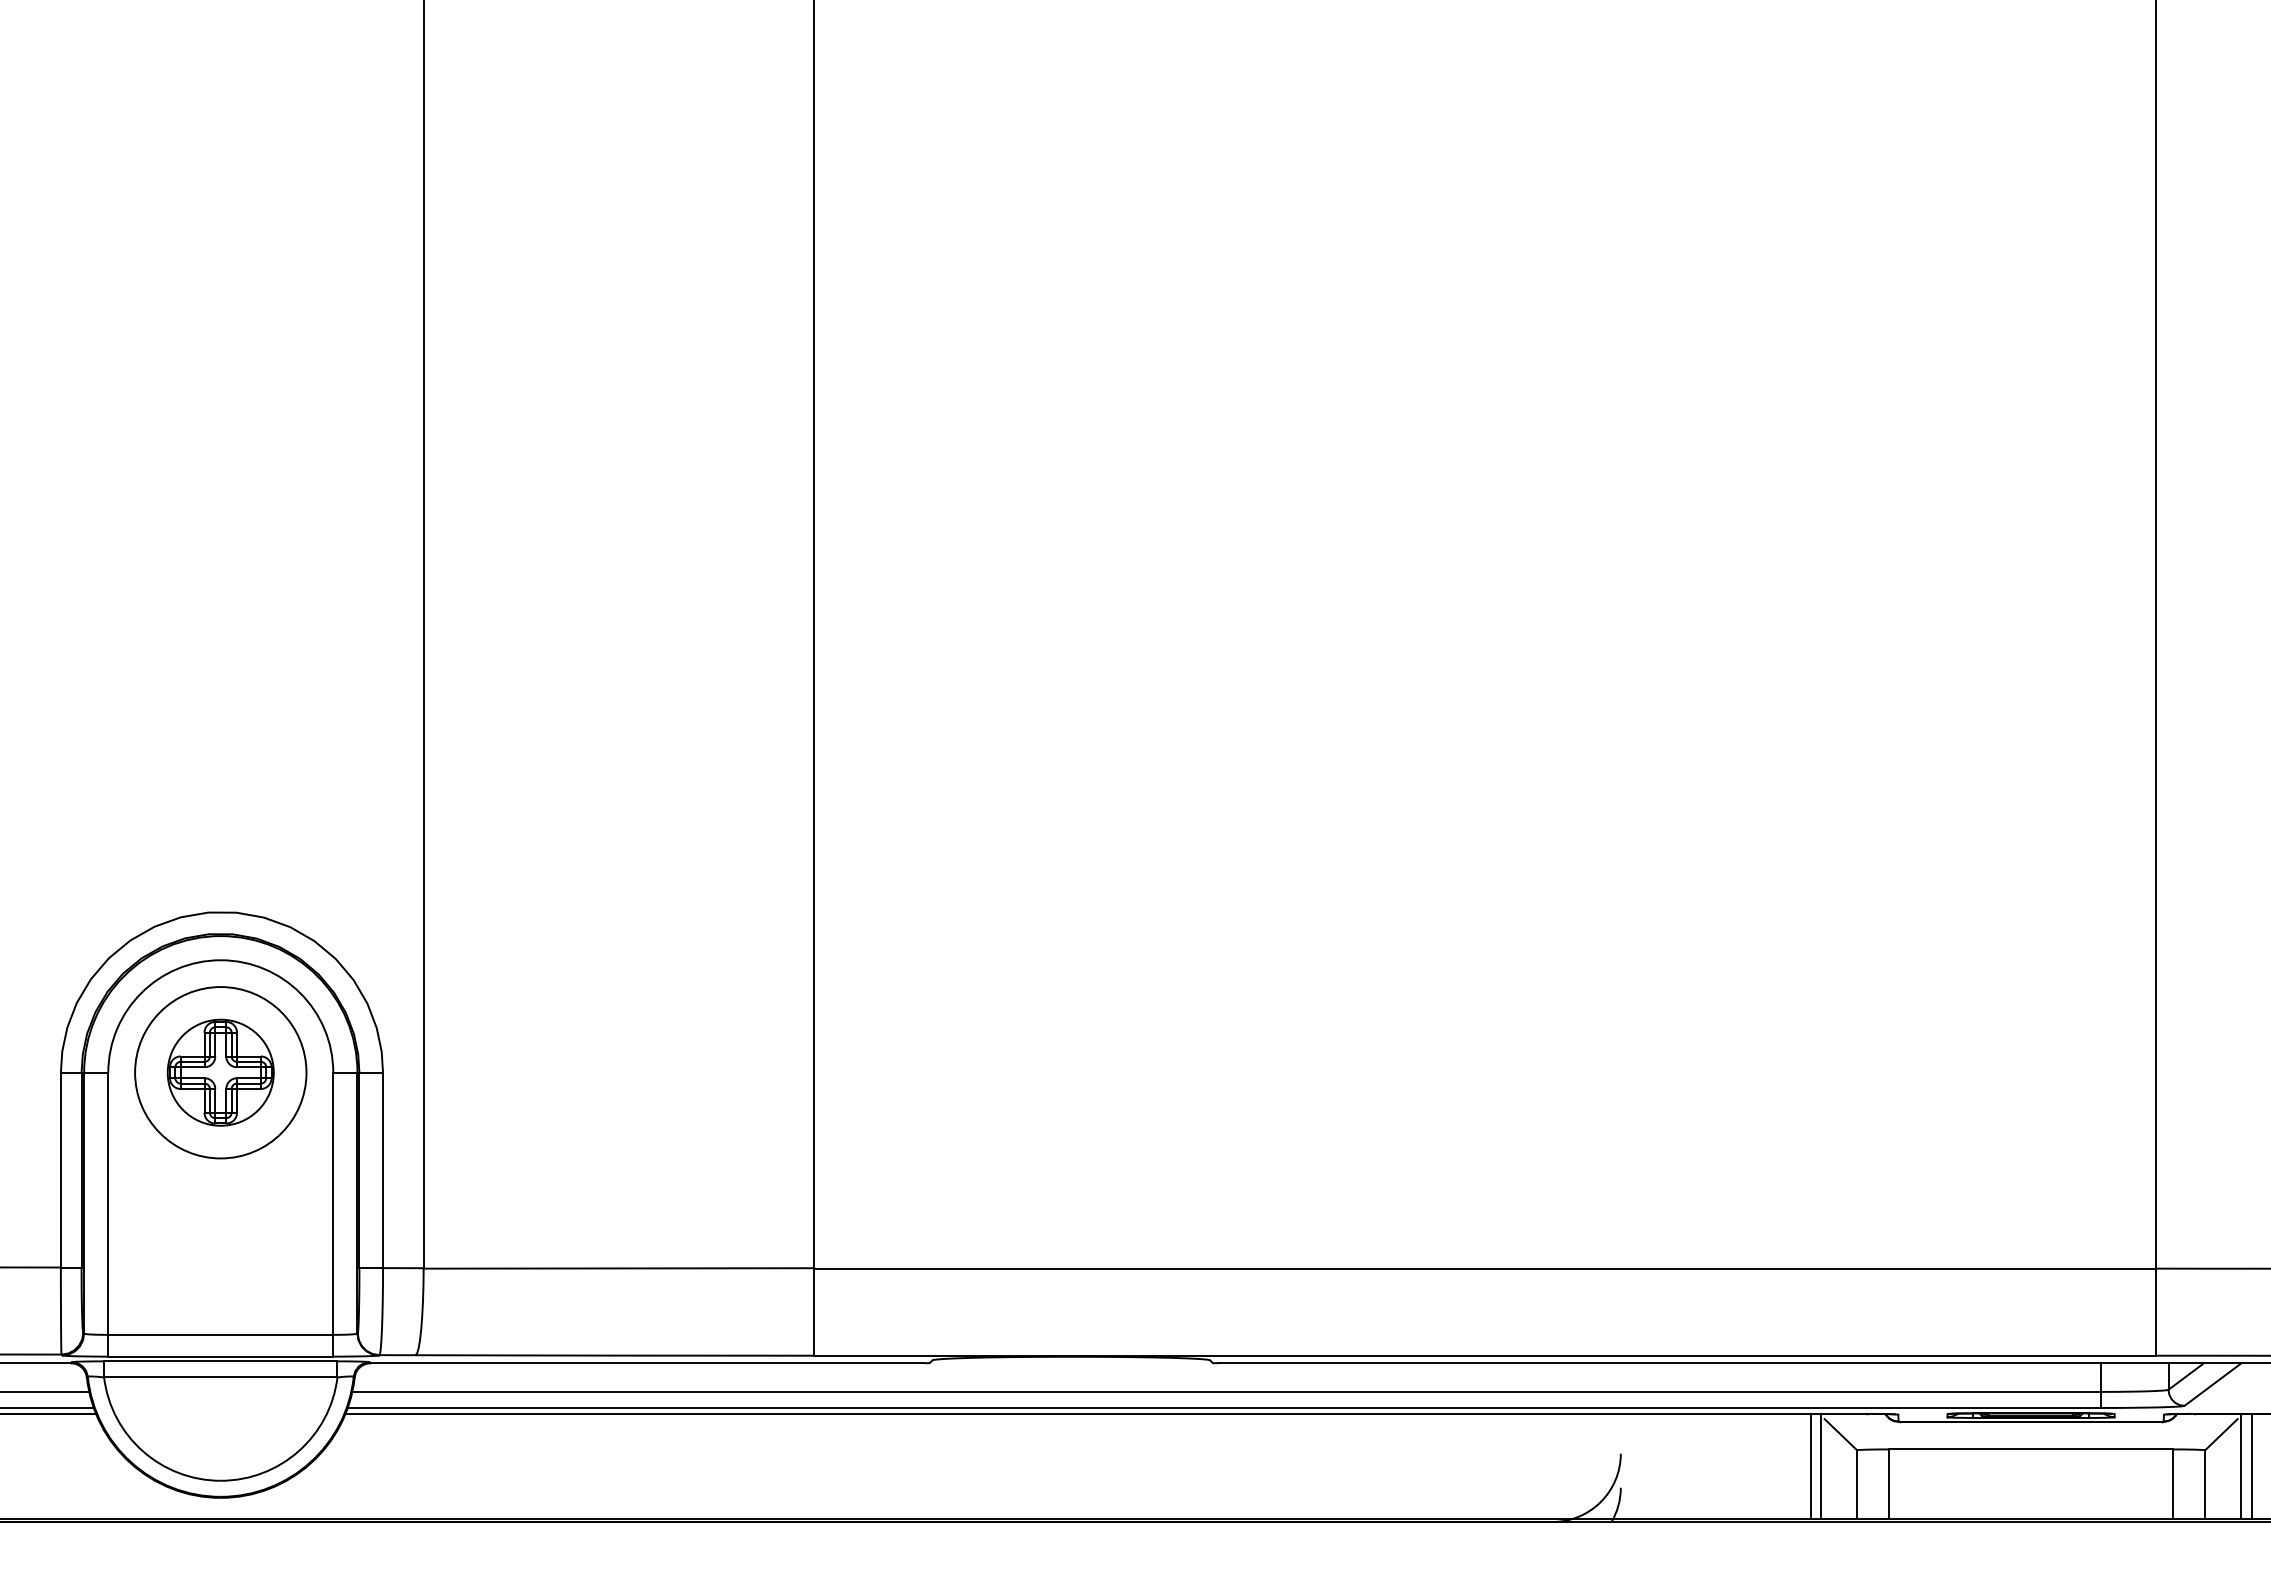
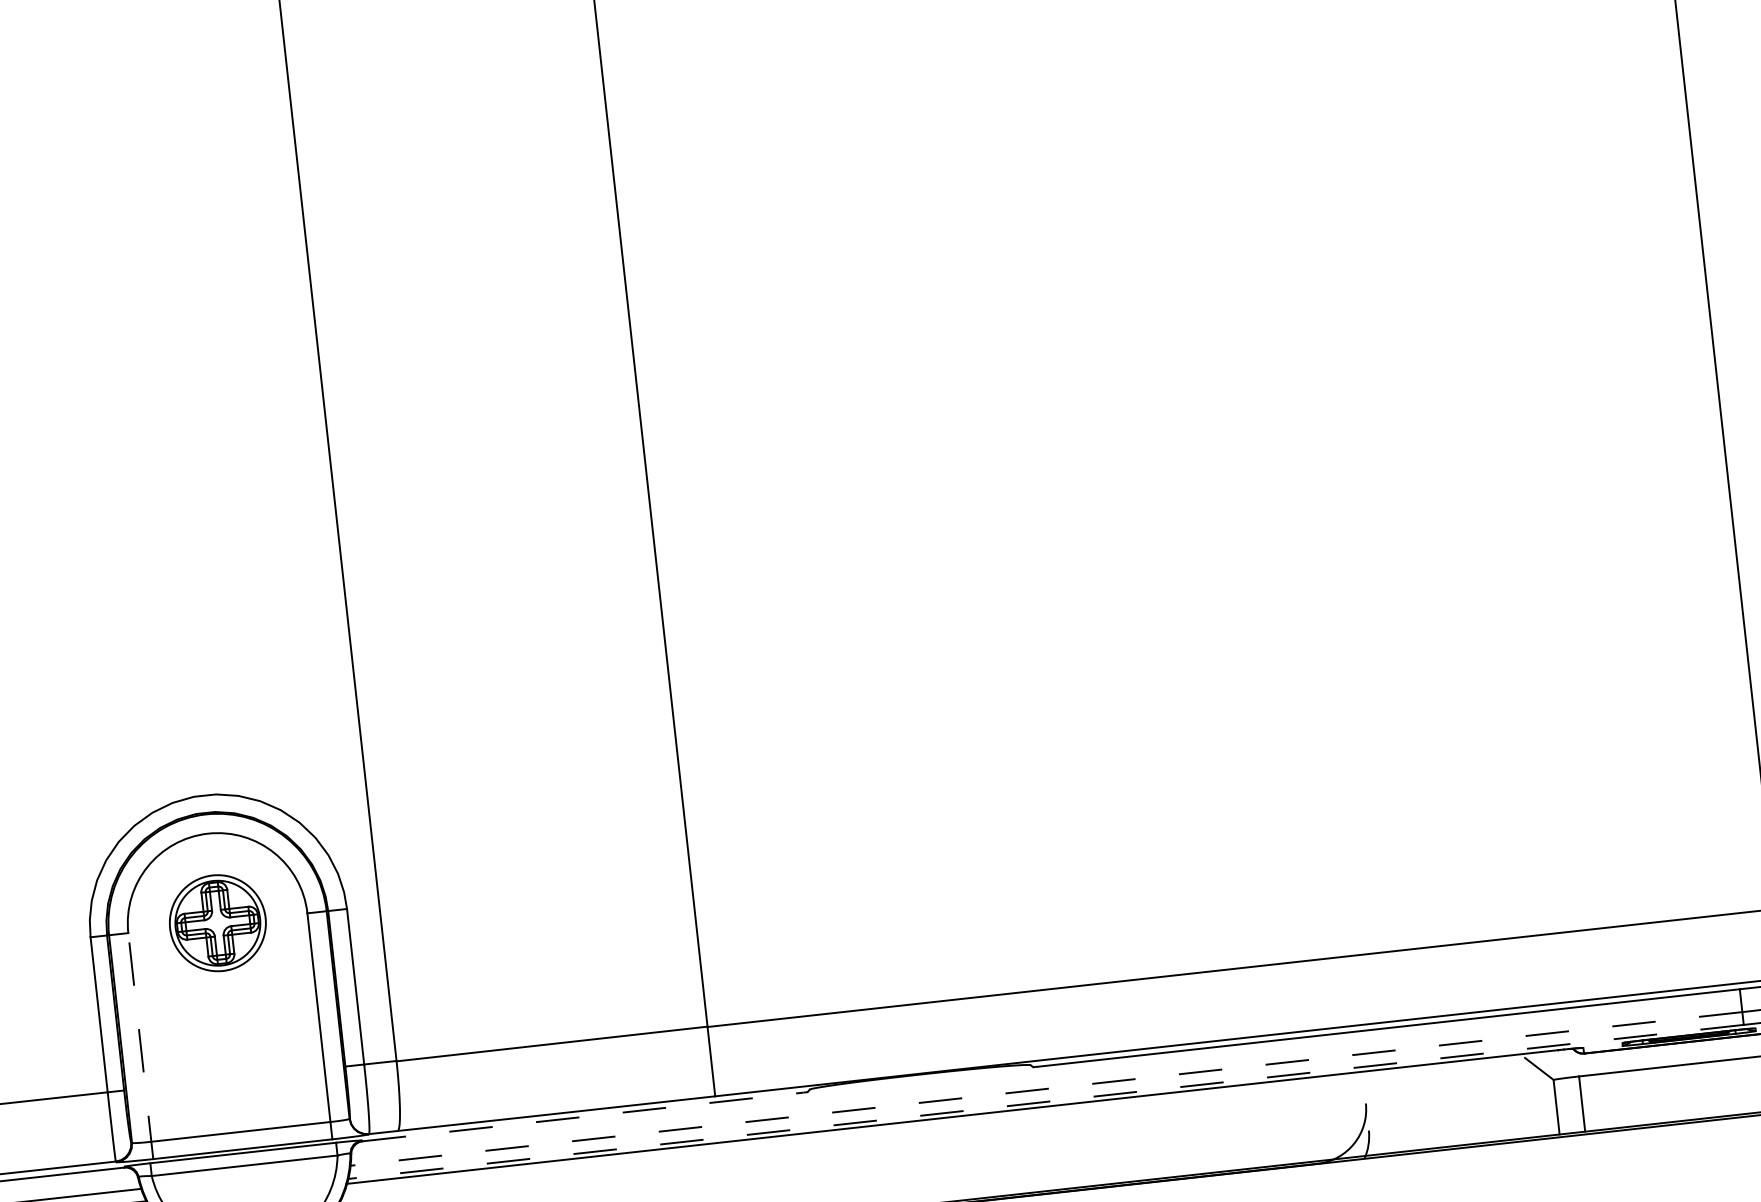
circle: (220, 1072) -> (217, 923), size x0.7
line: (108, 1214) -> (140, 1045), solid -> dashed
line: (647, 1363) -> (583, 1117), solid -> dashed
line: (1225, 1391) -> (1045, 1088), solid -> dashed
line: (1223, 1407) -> (1045, 1101), solid -> dashed
line: (1810, 1466) -> (1517, 1096), removed
line: (1821, 1466) -> (1526, 1096), removed

